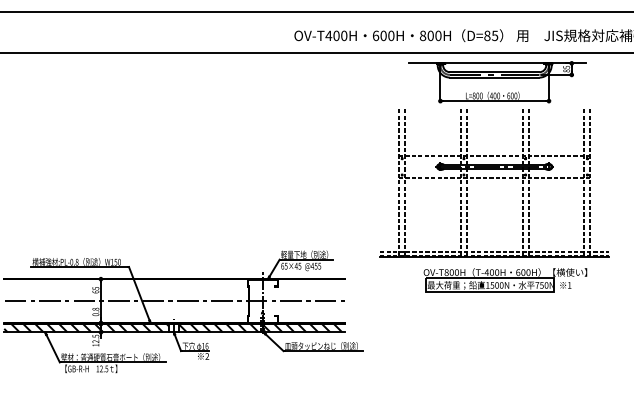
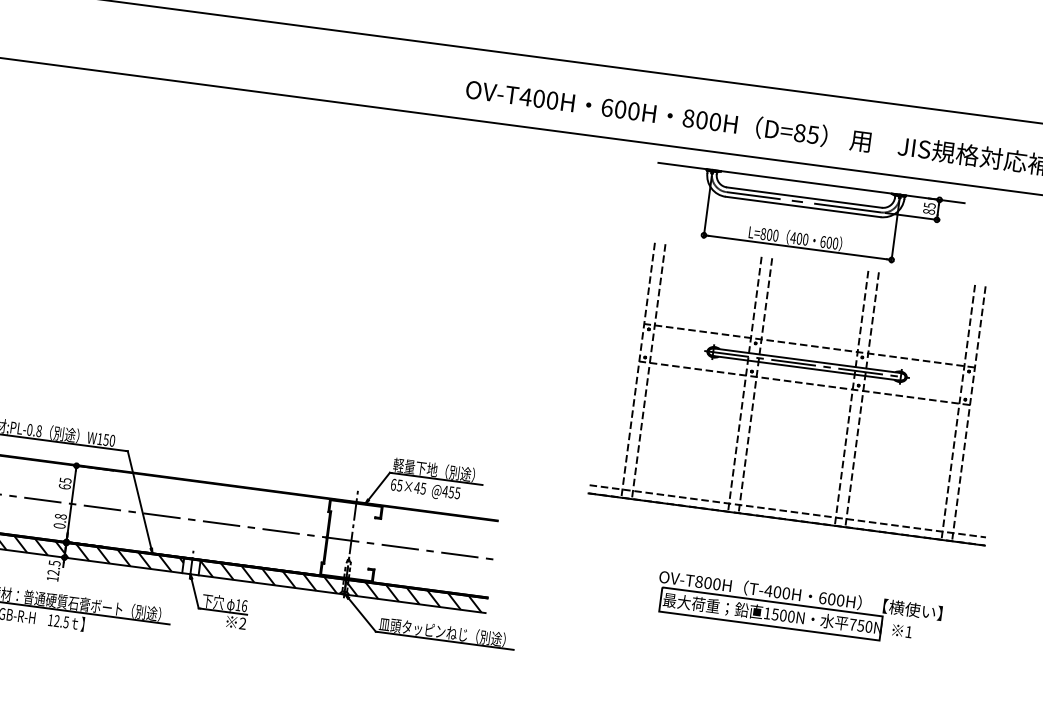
part: (494, 183) -> (802, 393), moved
part: (505, 280) -> (799, 608), moved

